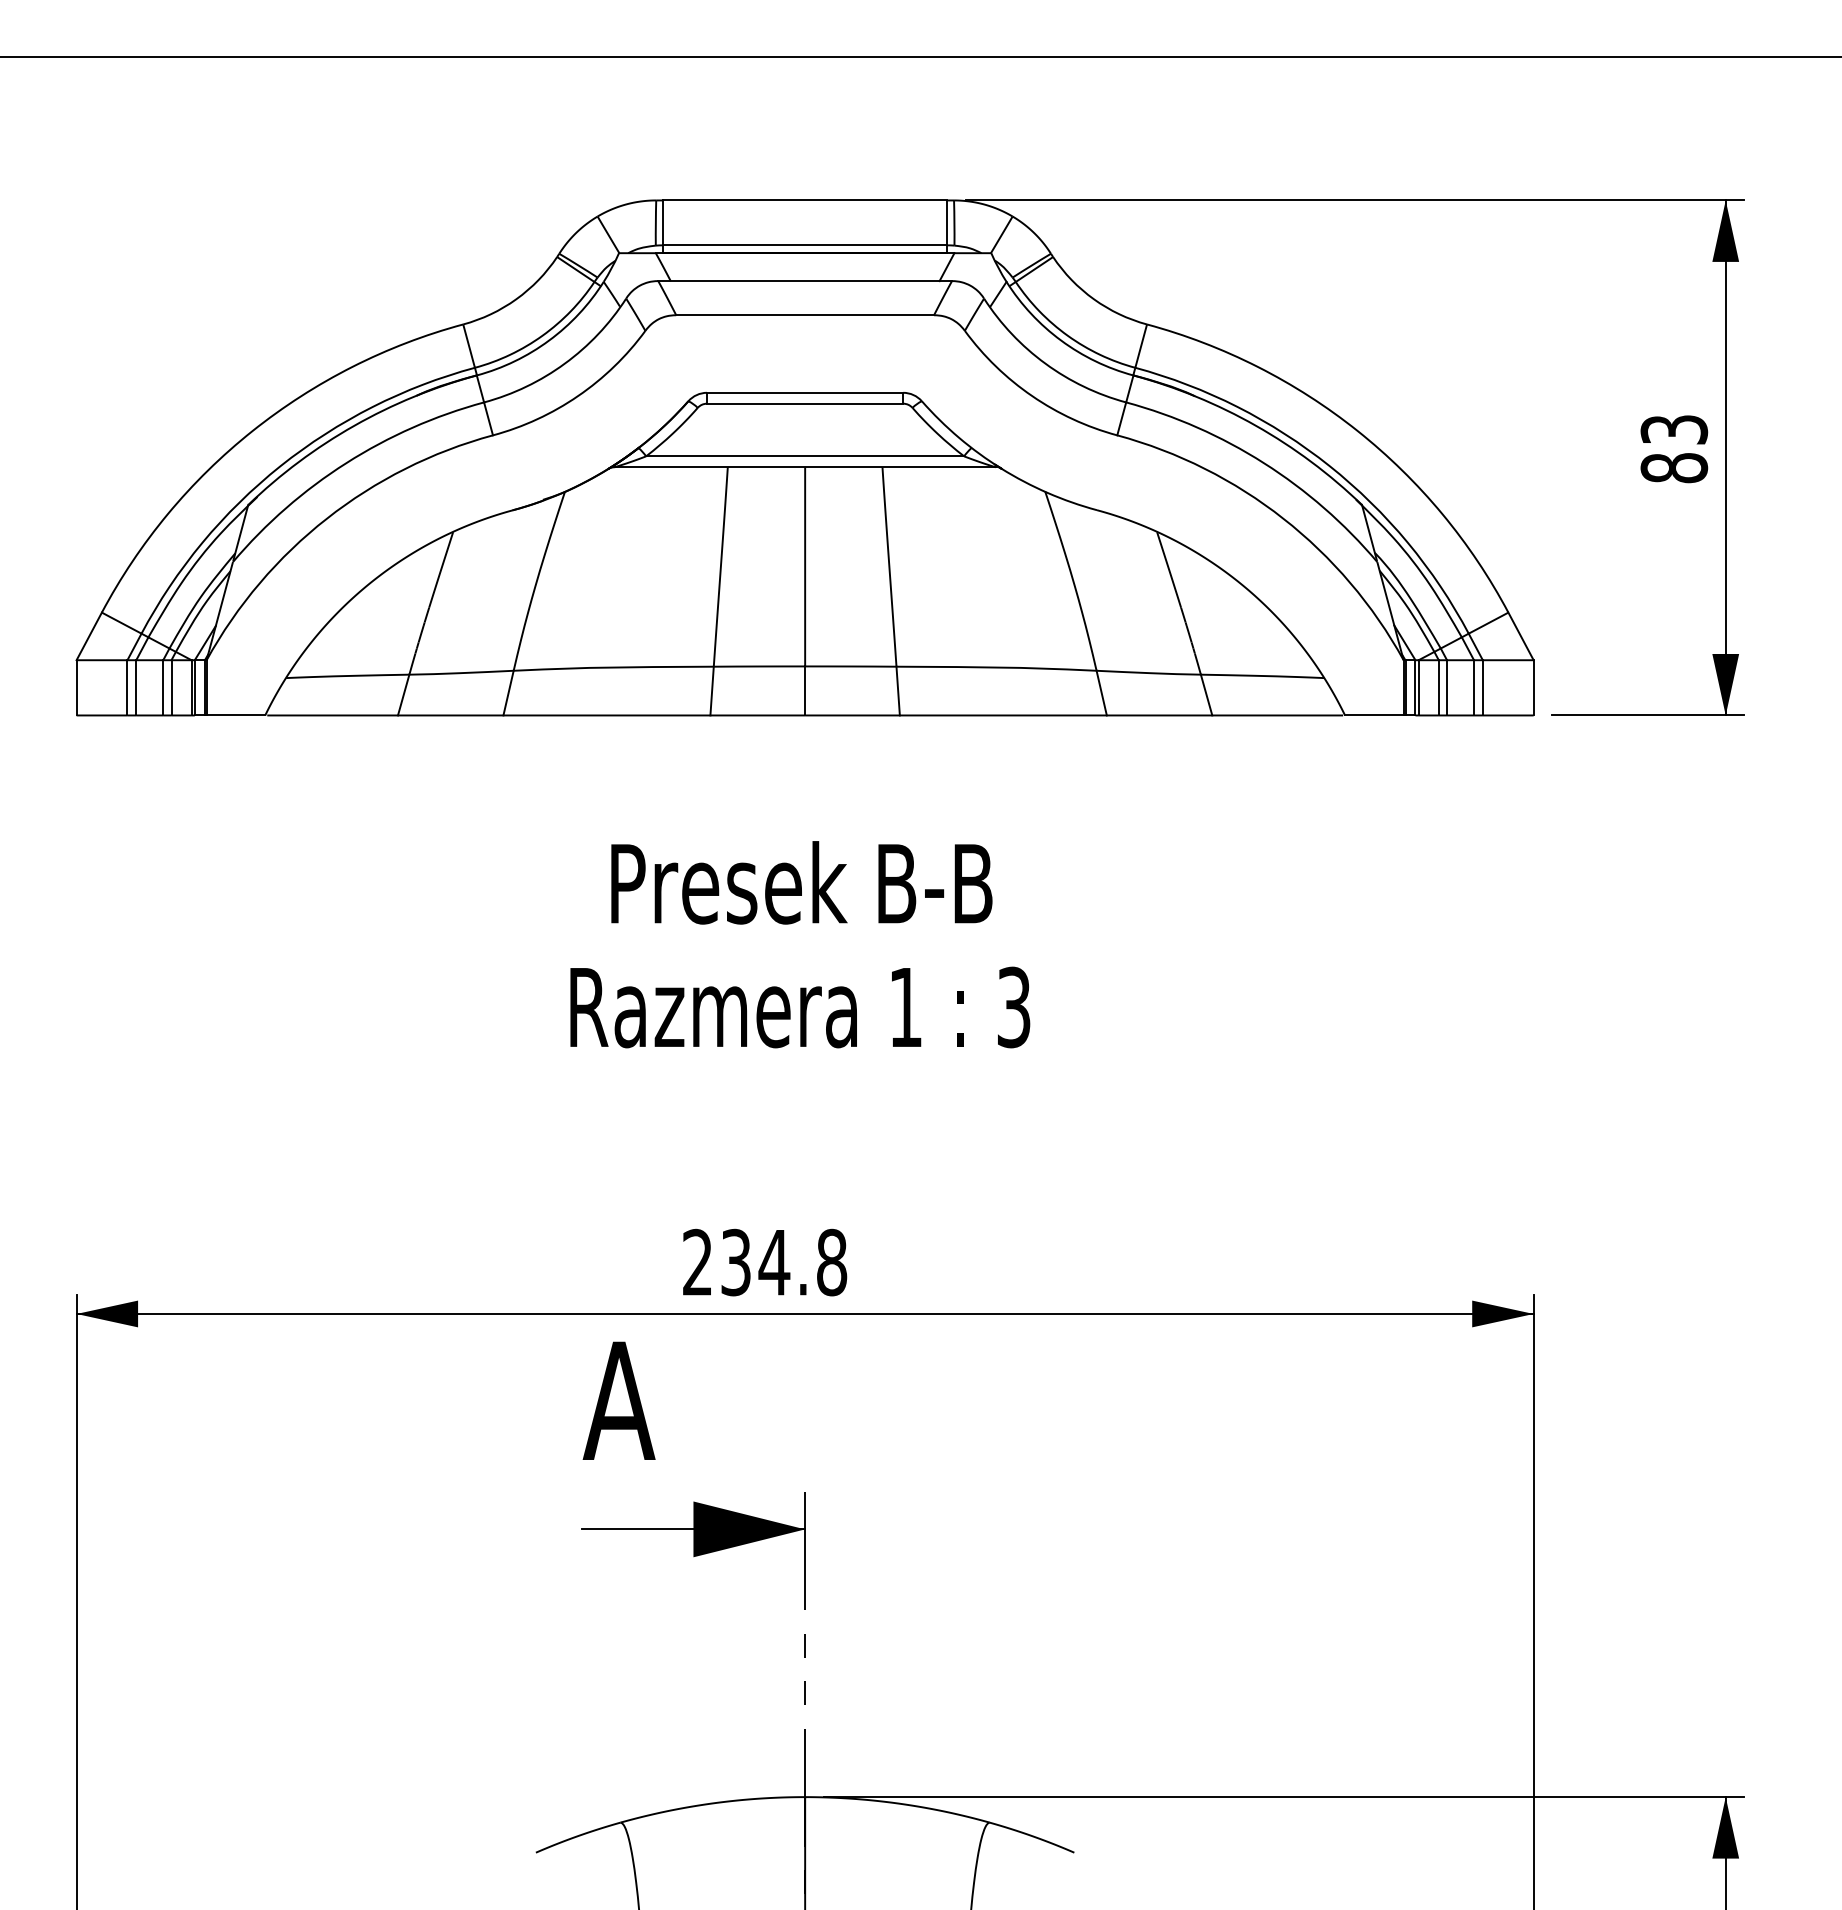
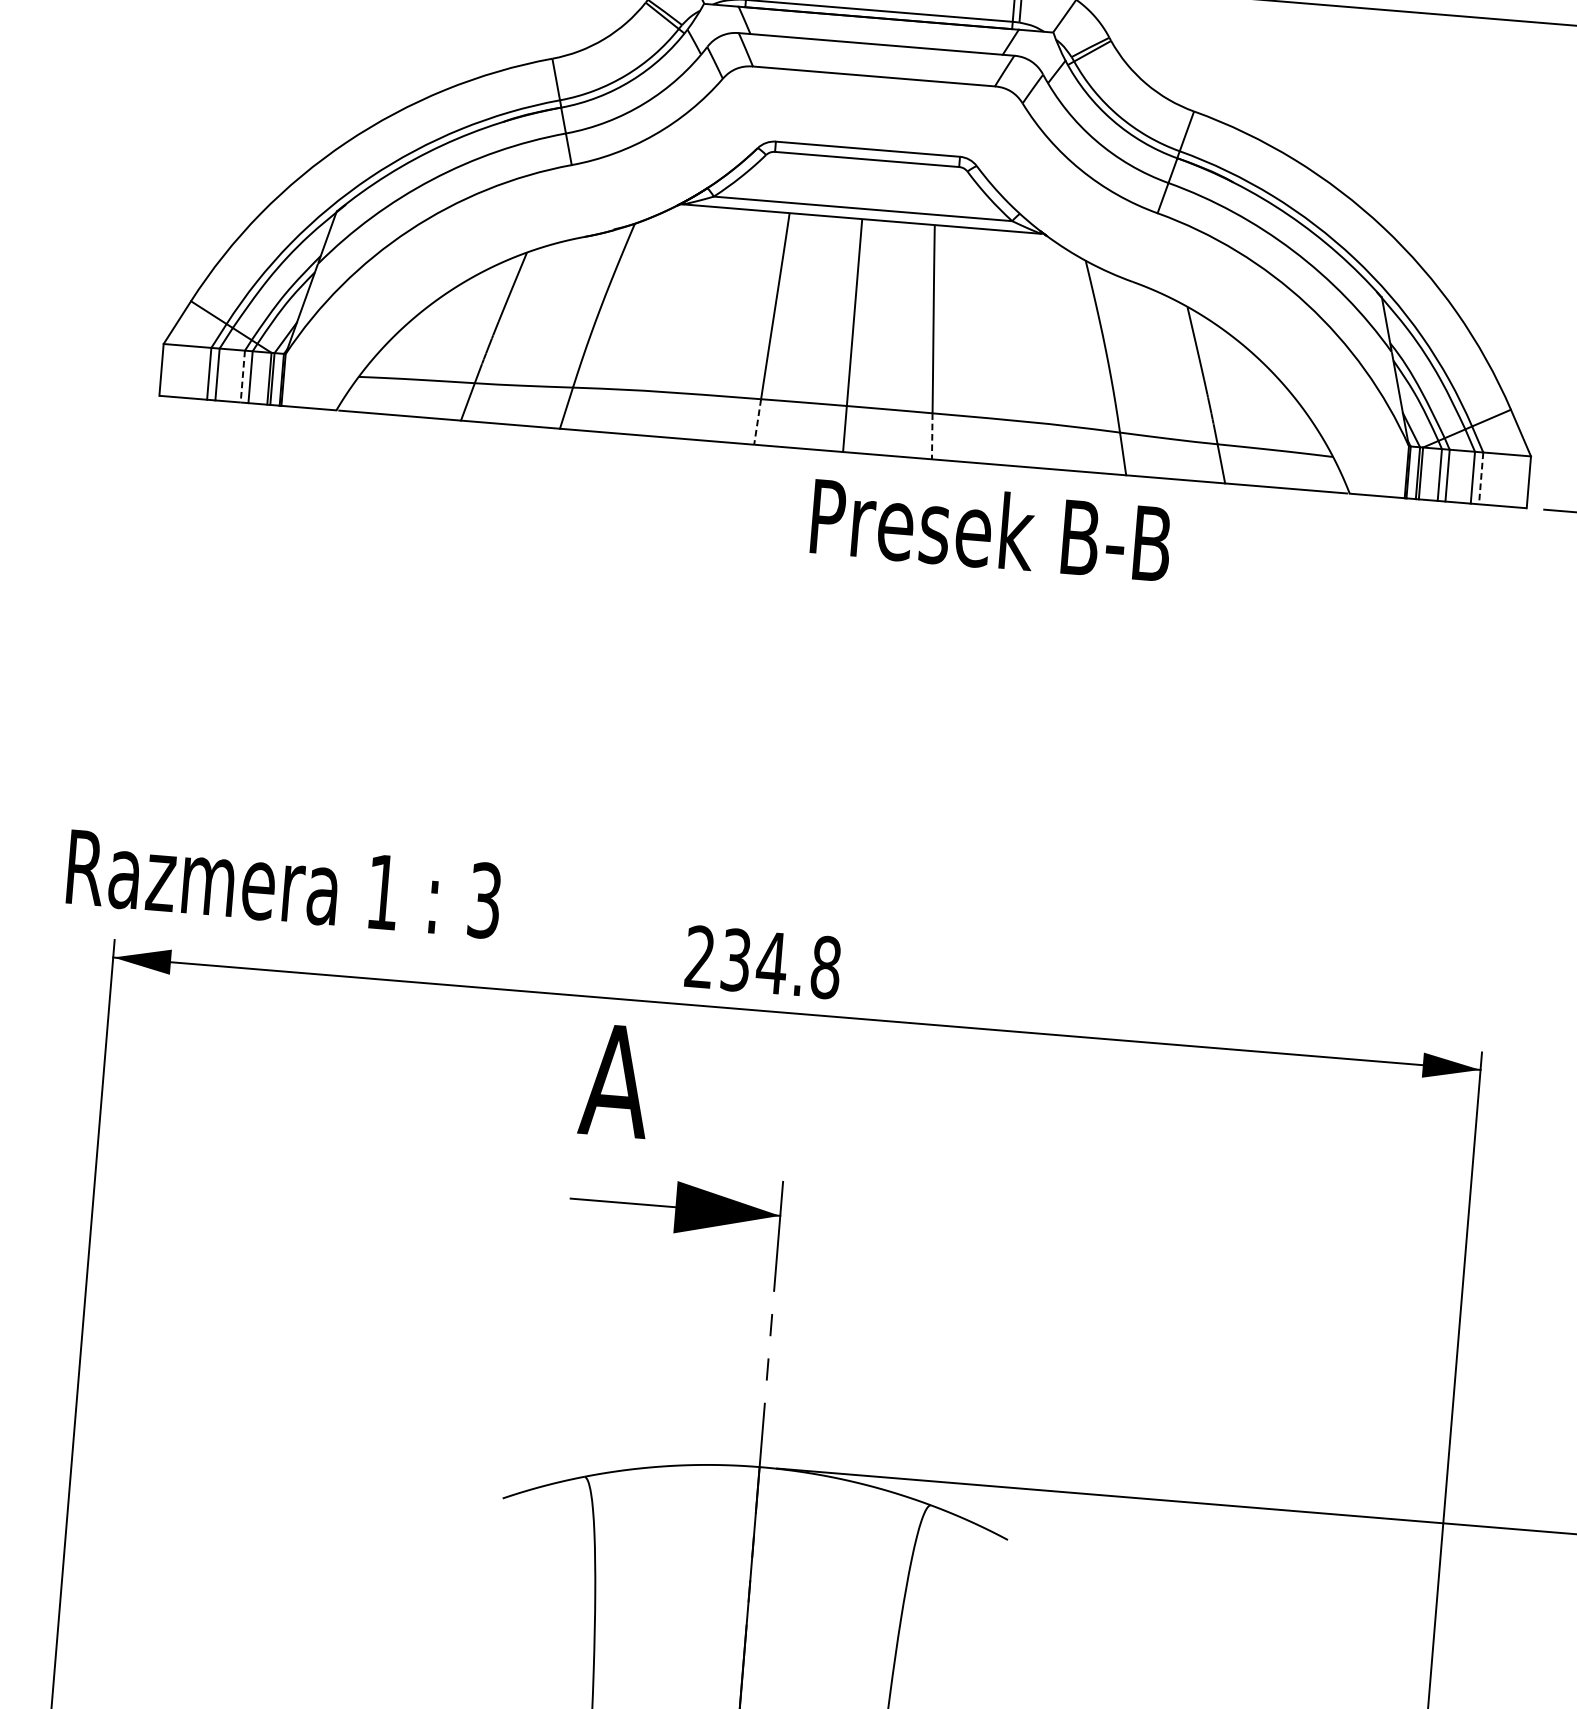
line: (163, 687) -> (243, 376), solid -> dashed
line: (1482, 687) -> (1480, 478), solid -> dashed
line: (712, 691) -> (757, 422), solid -> dashed
line: (898, 691) -> (932, 436), solid -> dashed
text: (801, 882) -> (991, 529), moved
text: (800, 1007) -> (284, 884), moved

